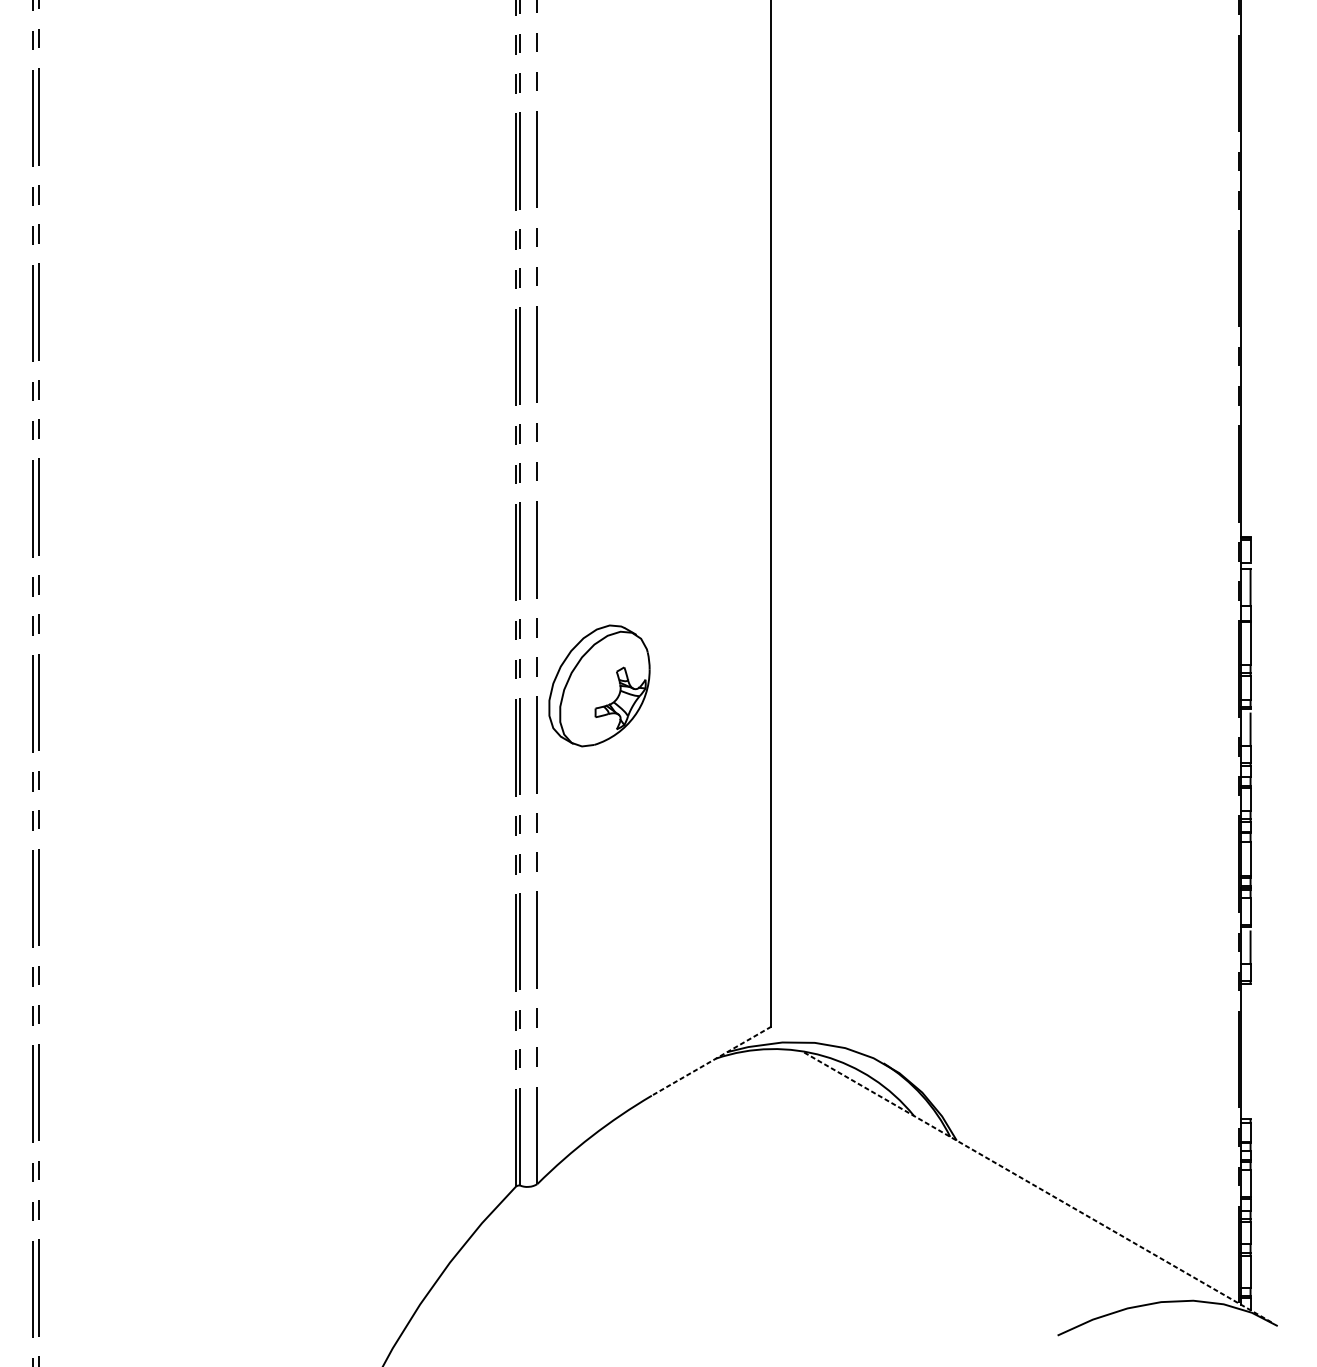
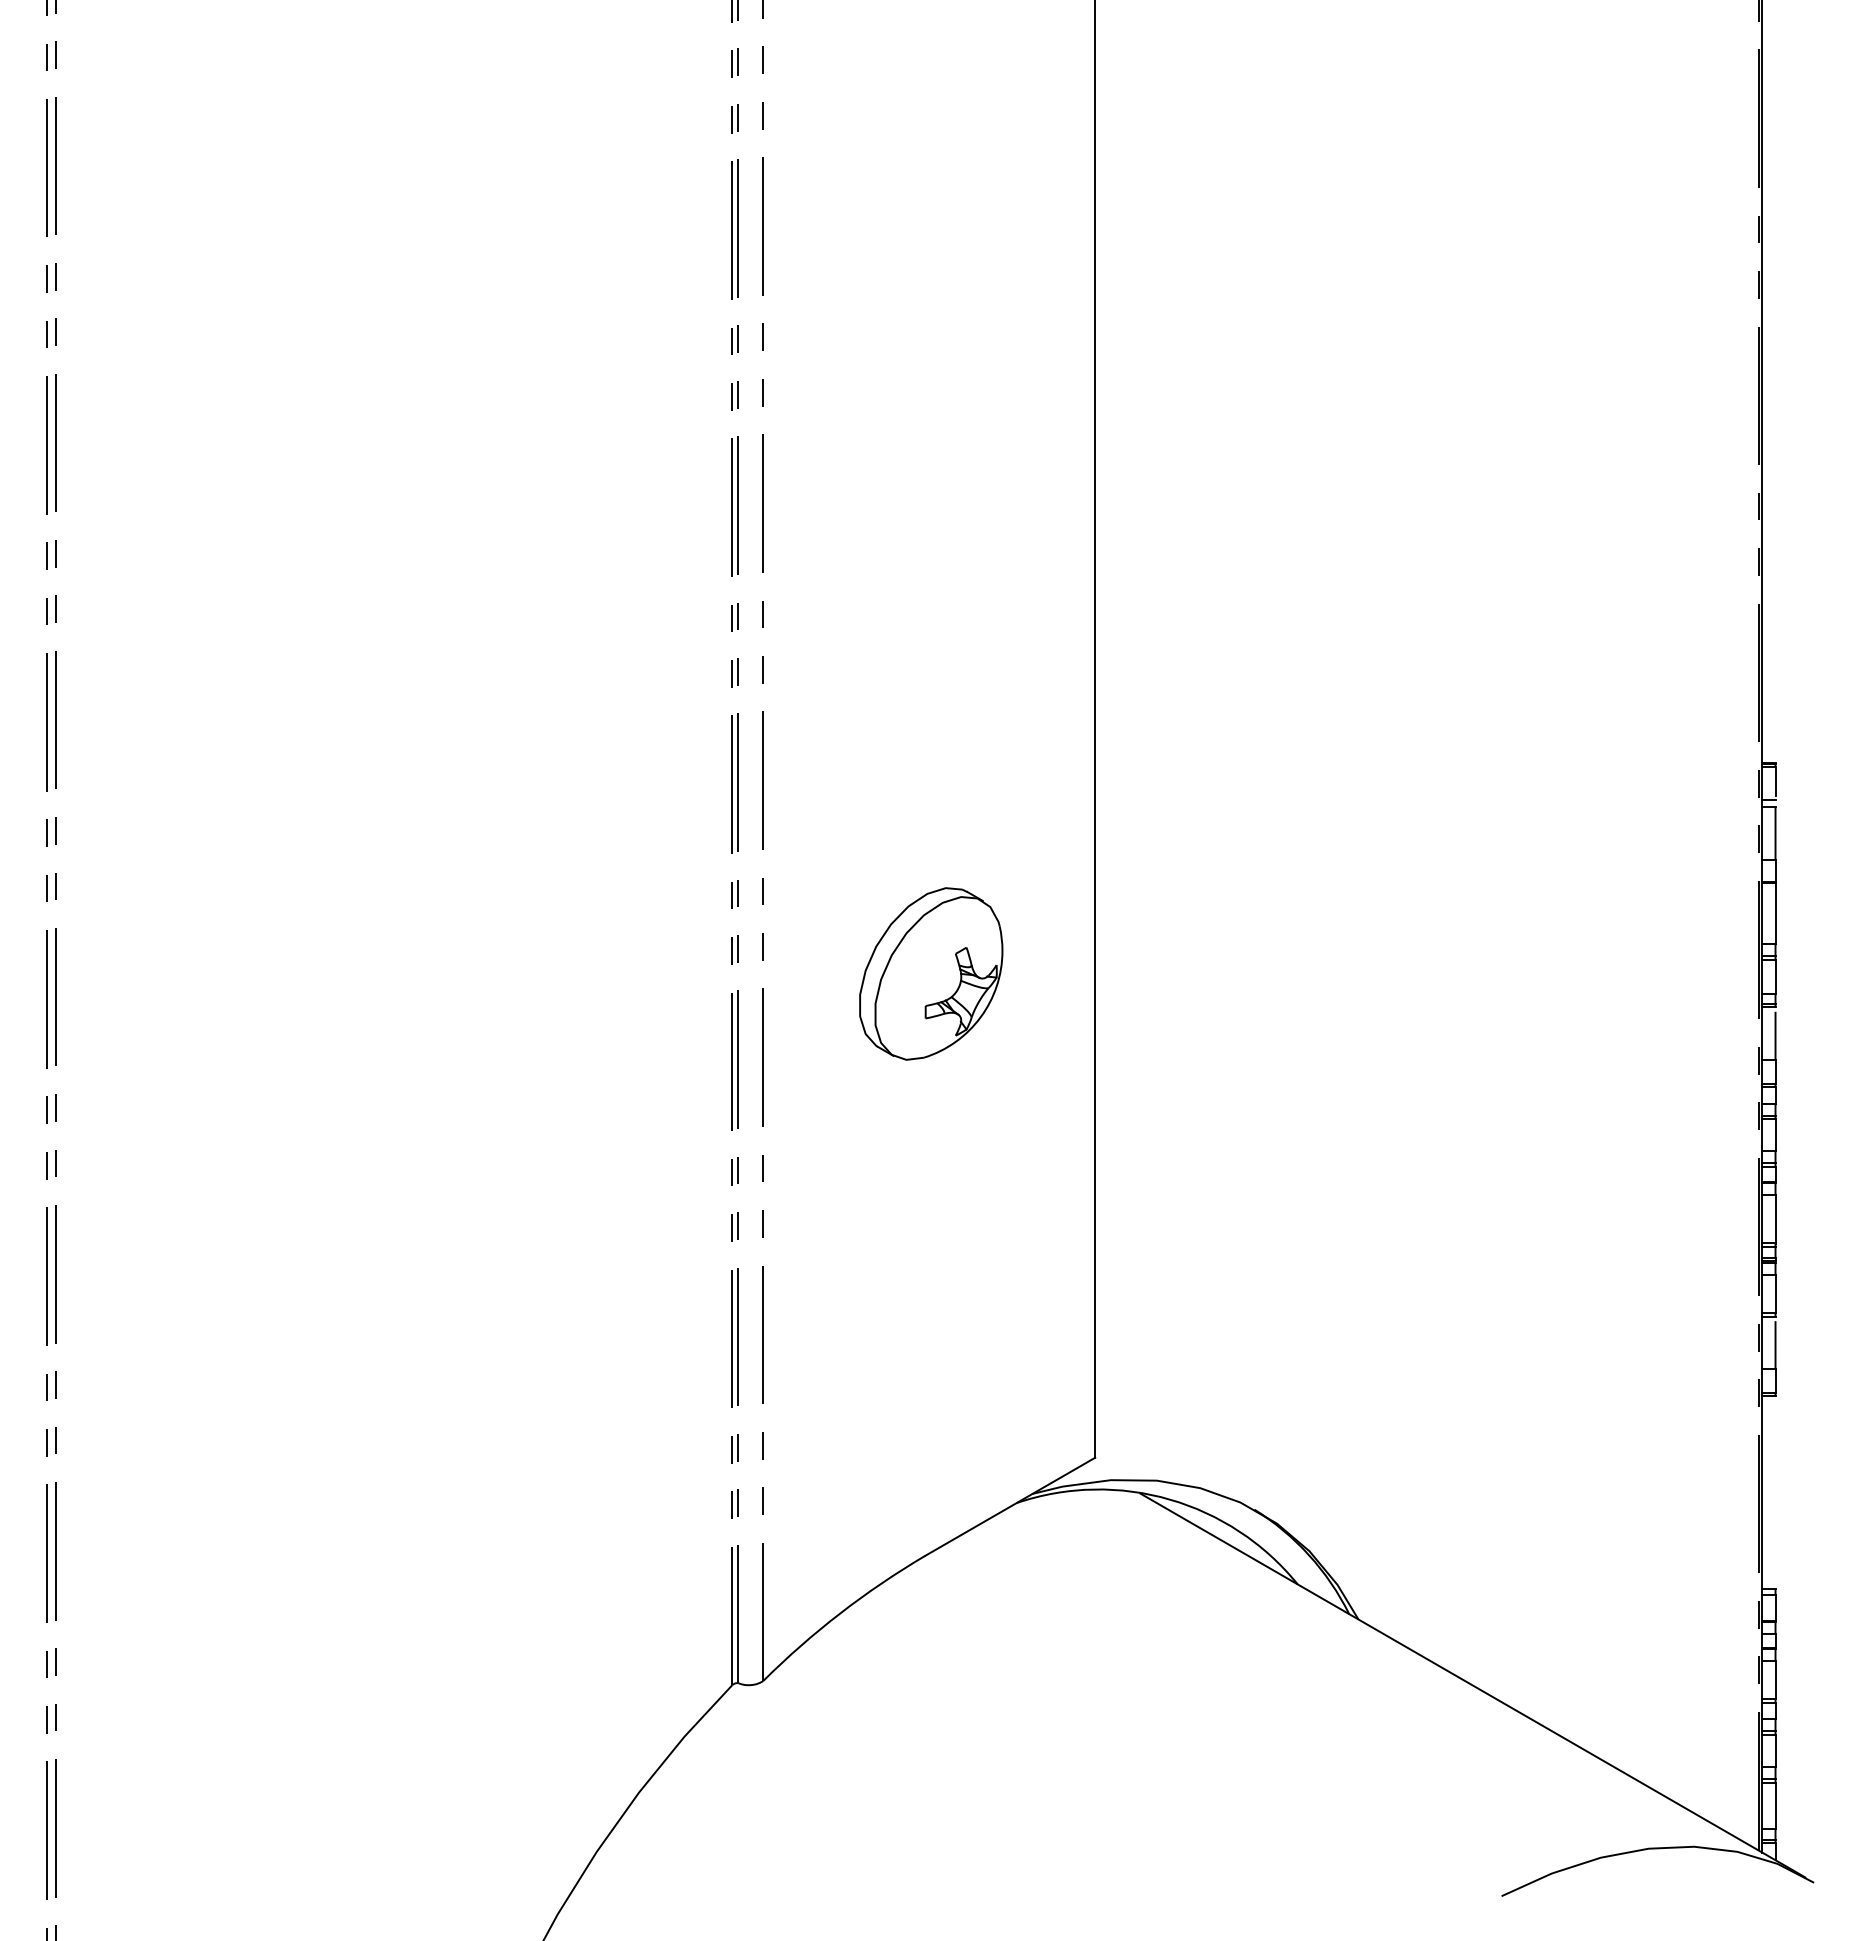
part: (599, 685) -> (931, 973), moved
line: (711, 1061) -> (1010, 1506), dashed -> solid
line: (1037, 1187) -> (1472, 1685), dashed -> solid

